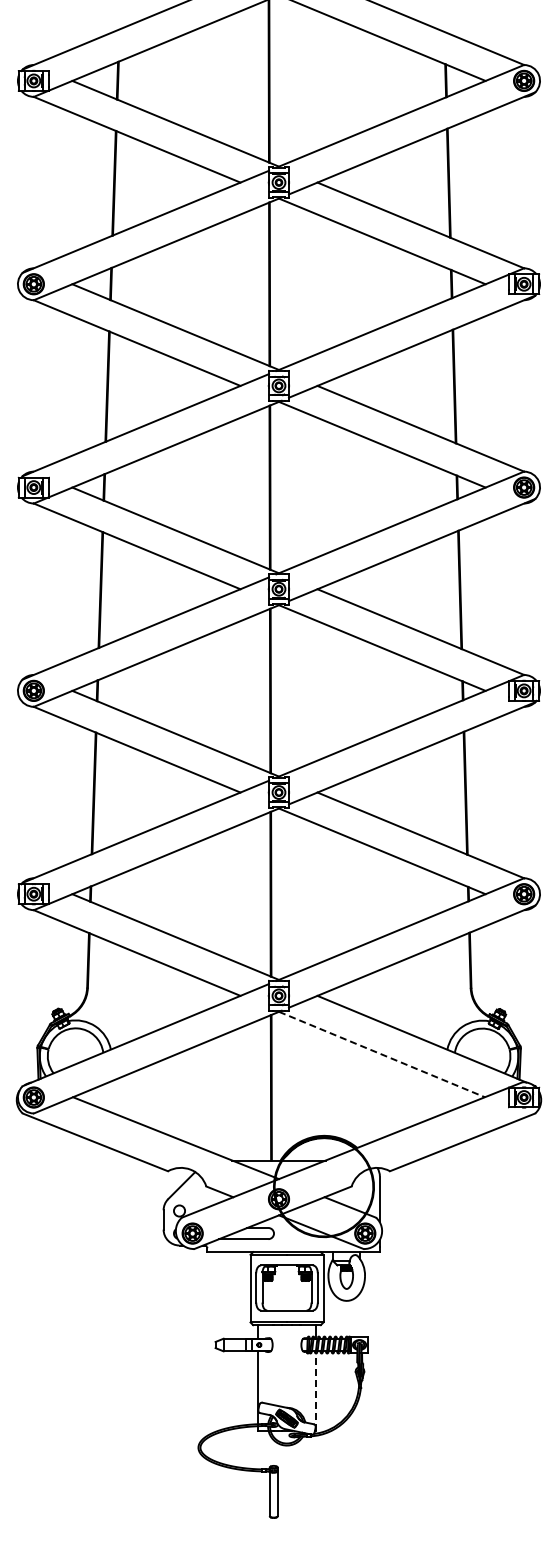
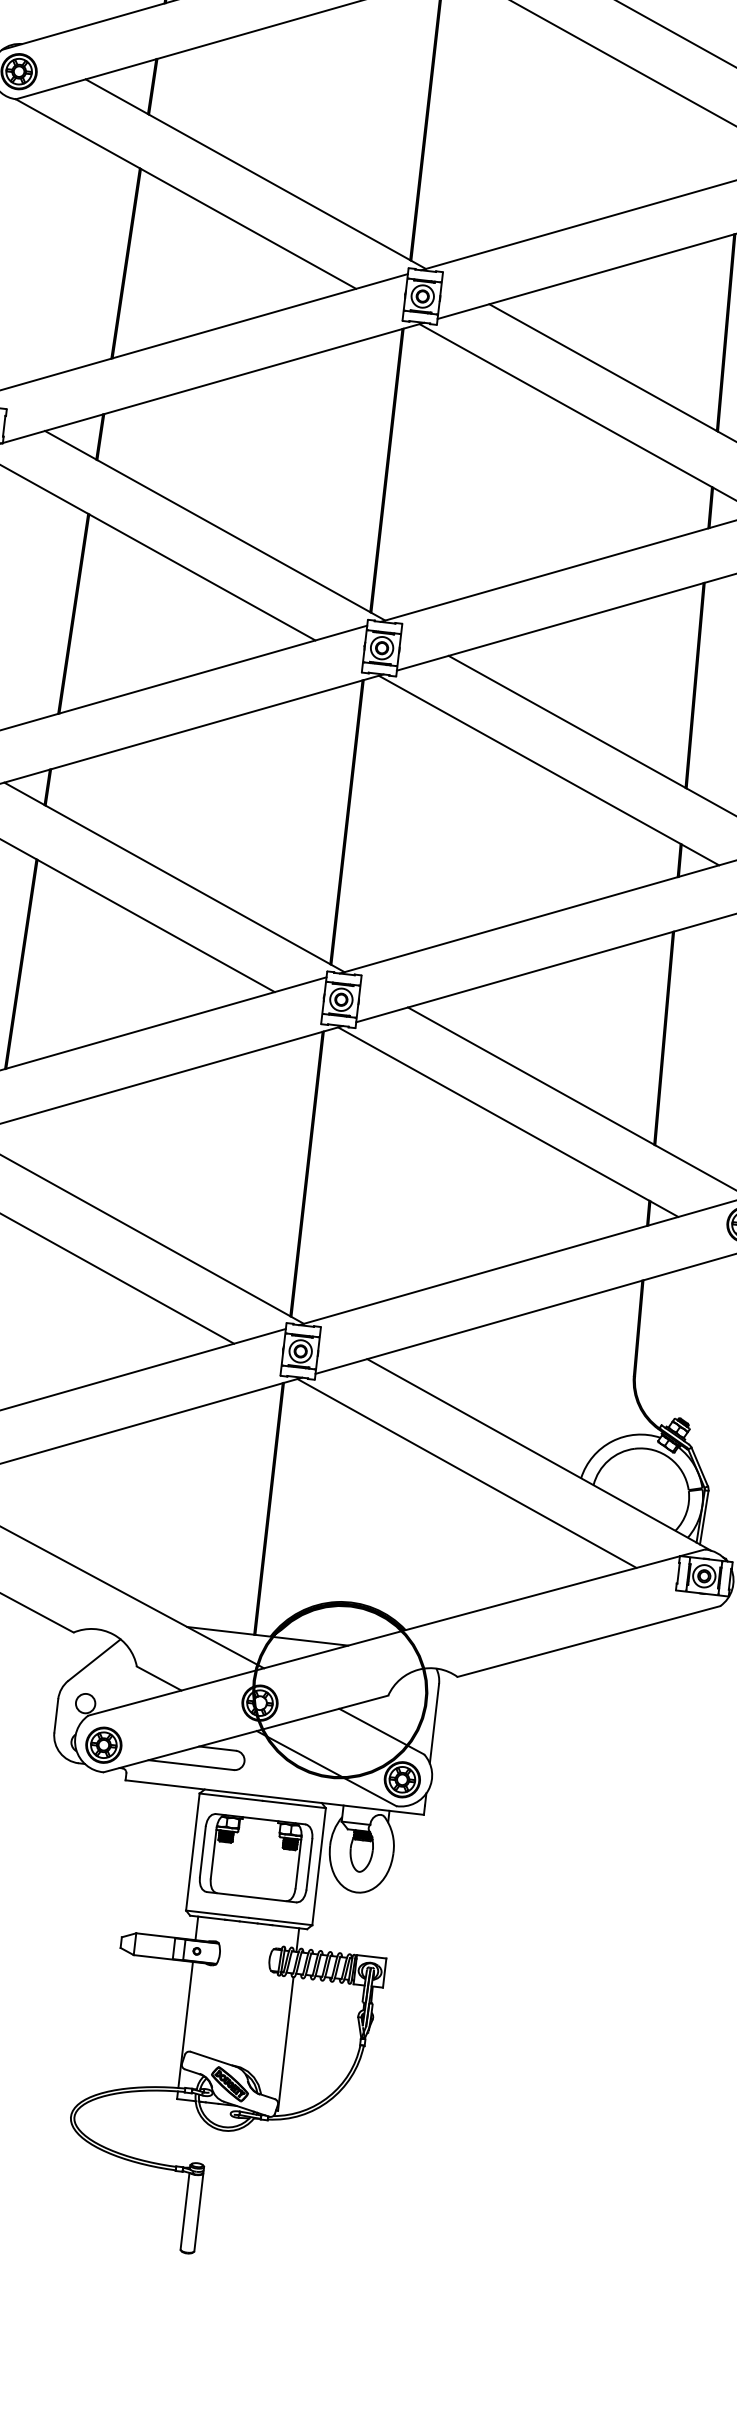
line: (382, 1054) -> (467, 1473), dashed -> solid
line: (316, 1392) -> (286, 2044), dashed -> solid

